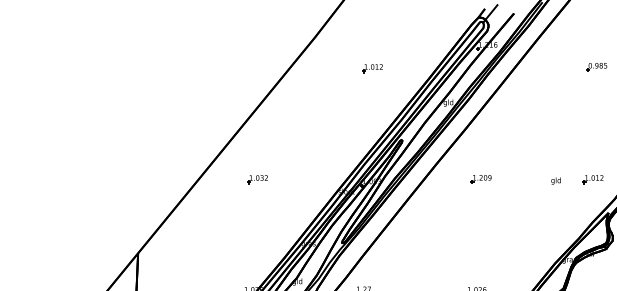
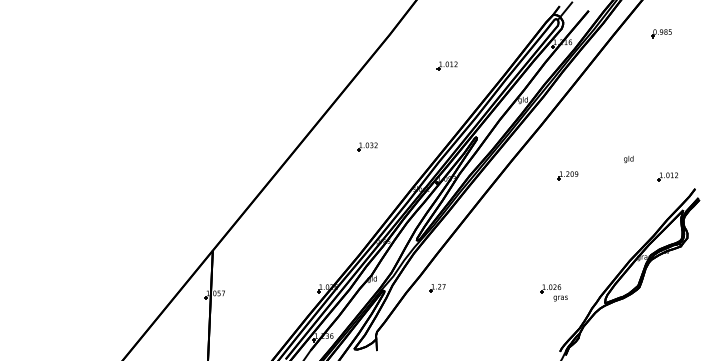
part: (596, 67) -> (661, 33), moved
part: (257, 179) -> (367, 146), moved
part: (480, 179) -> (567, 175), moved
text: (555, 181) -> (628, 159), moved

